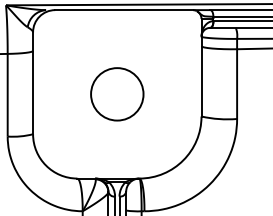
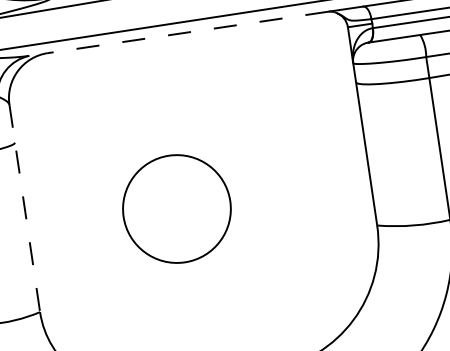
line: (124, 10) -> (188, 33), solid -> dashed
line: (33, 83) -> (25, 208), solid -> dashed
circle: (117, 94) -> (177, 209), moved

